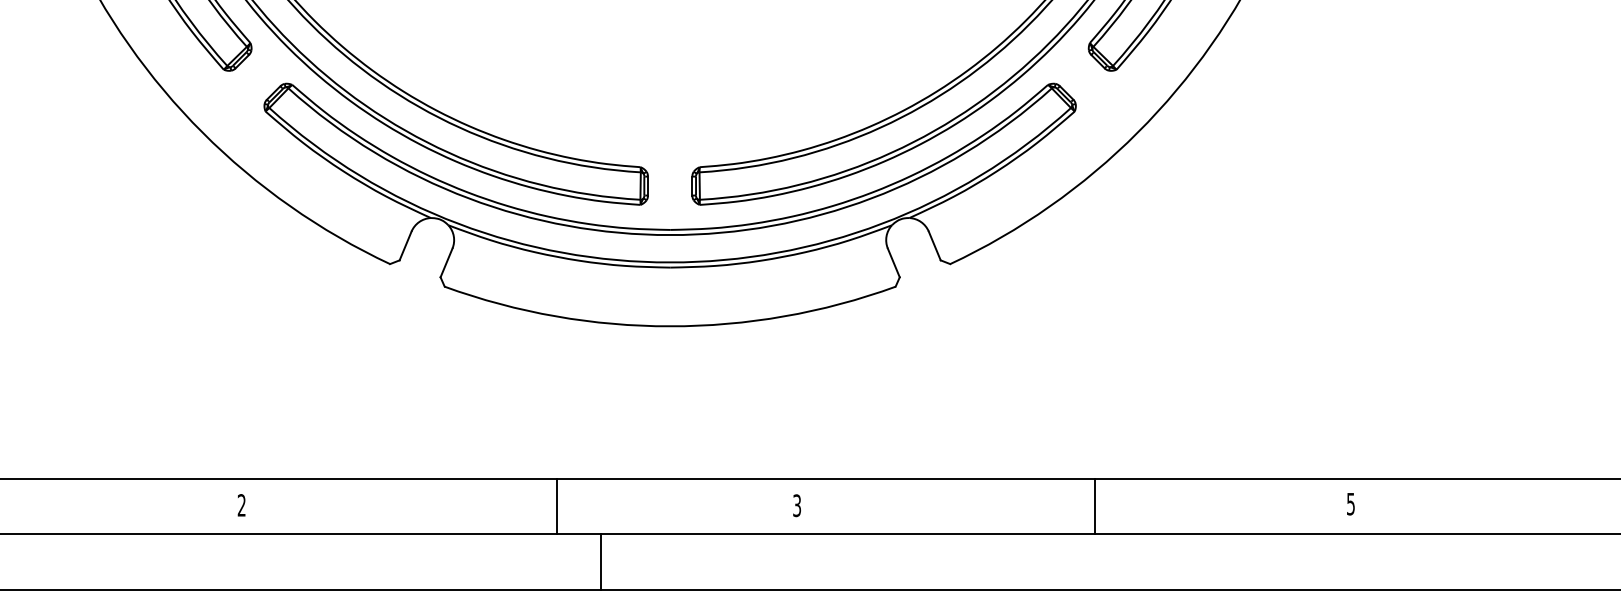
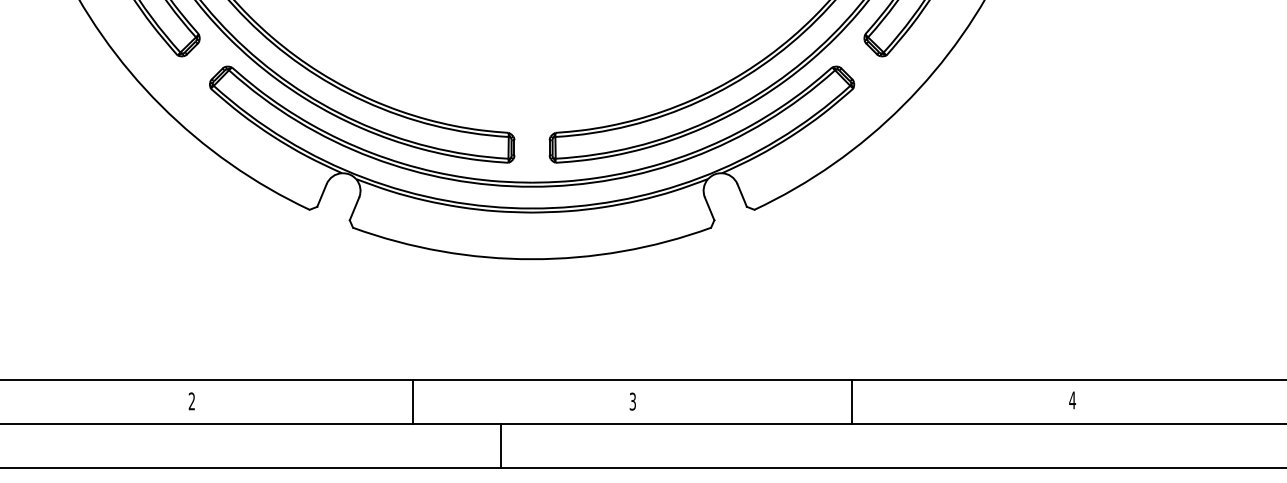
text: (1350, 504) -> (1072, 400), 5 -> 4
line: (556, 506) -> (412, 402), moved
line: (1094, 506) -> (852, 402), moved
line: (601, 561) -> (500, 445), moved

